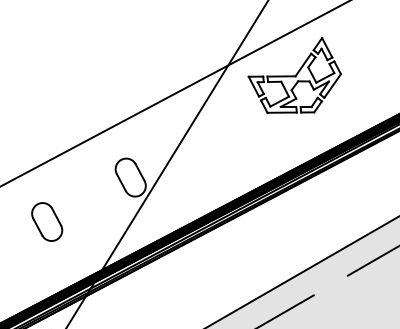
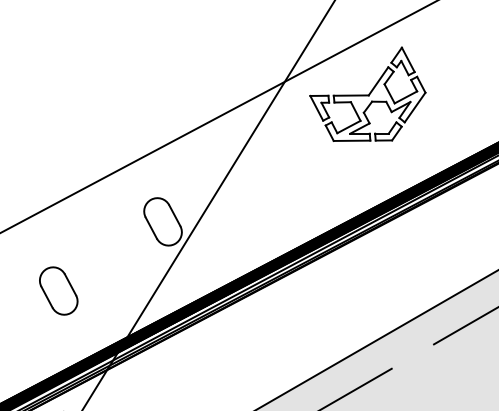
part: (47, 221) -> (59, 290), moved

